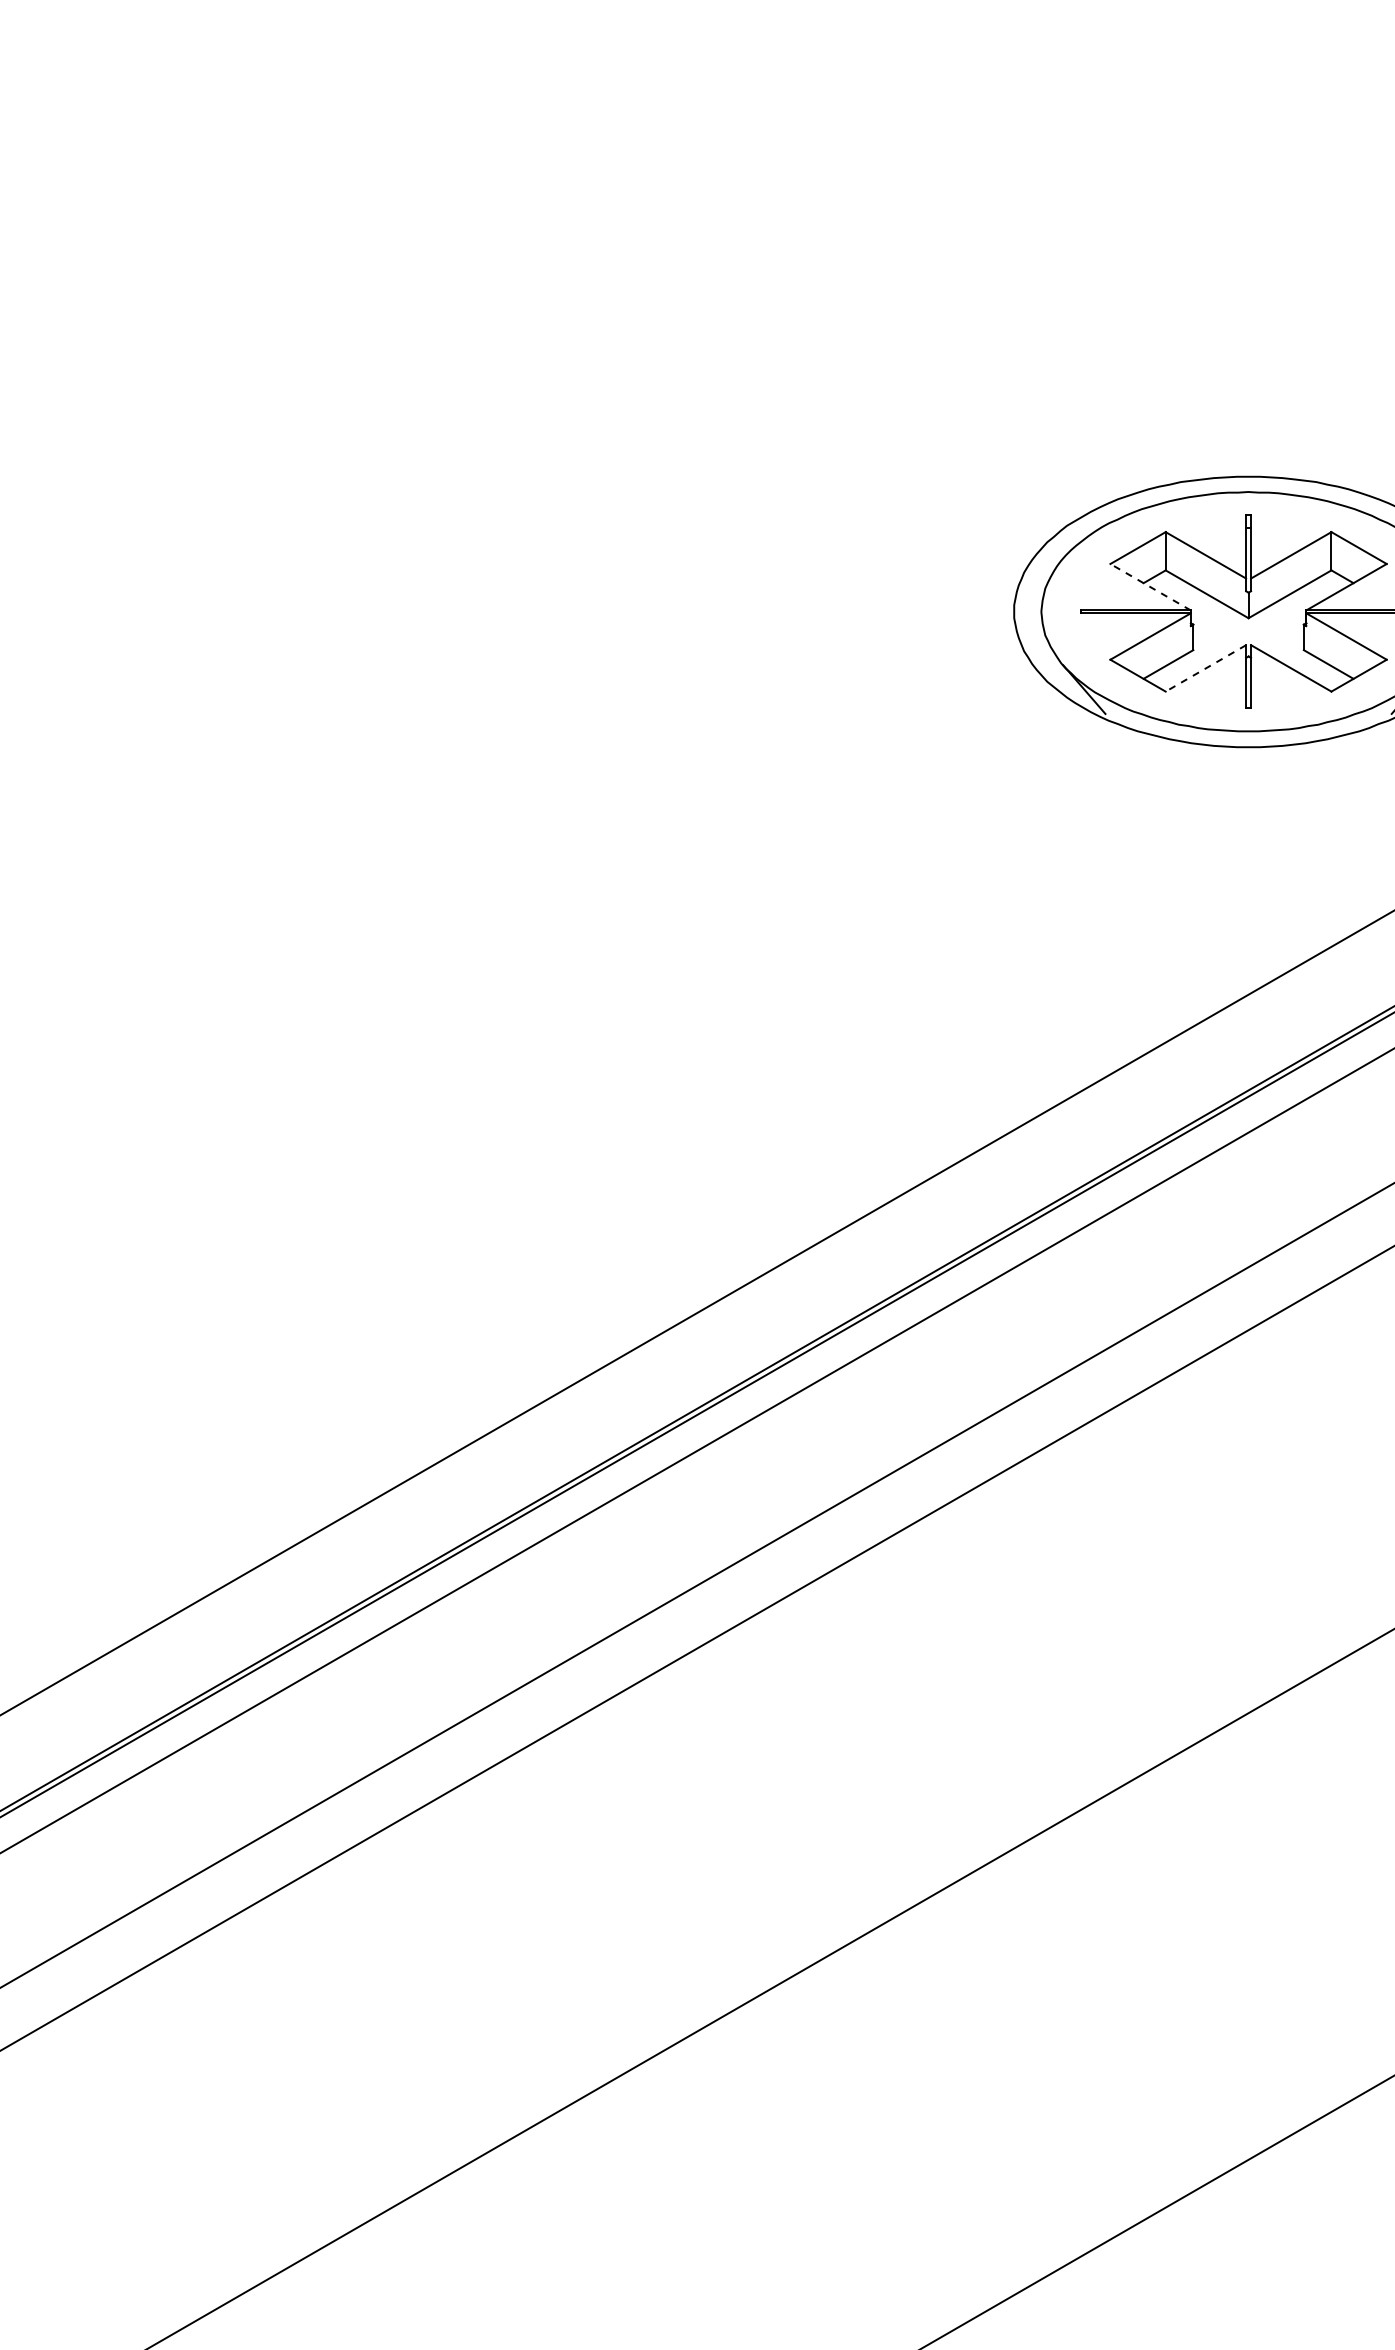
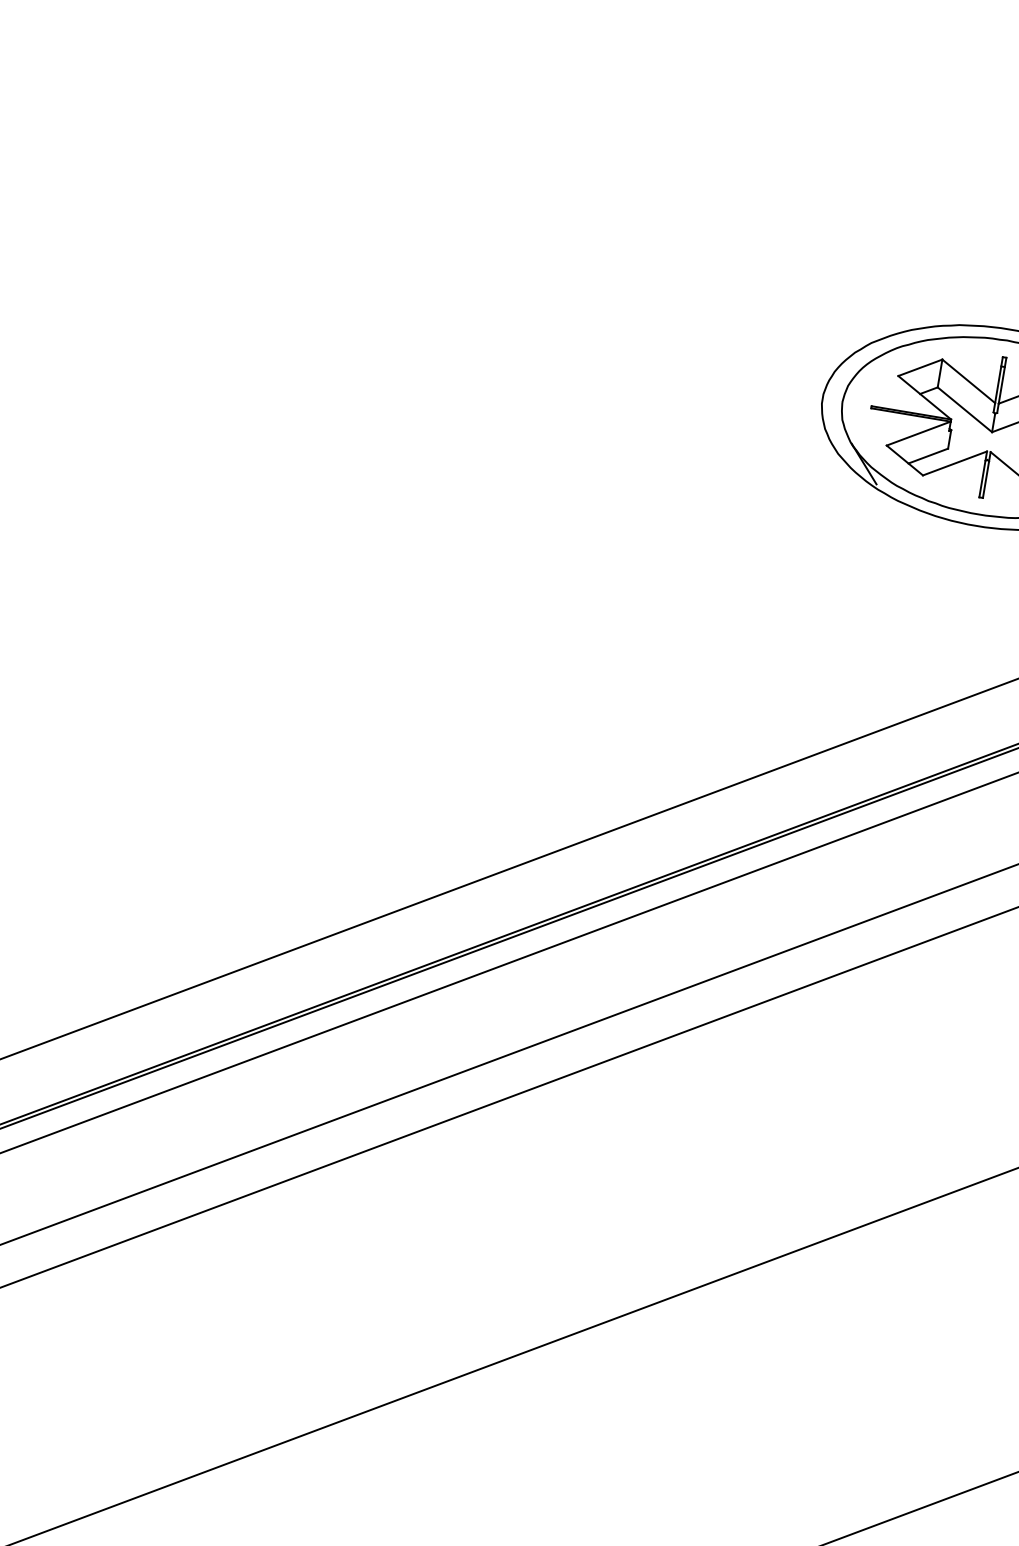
line: (1150, 586) -> (924, 397), dashed -> solid
line: (1205, 668) -> (954, 463), dashed -> solid

